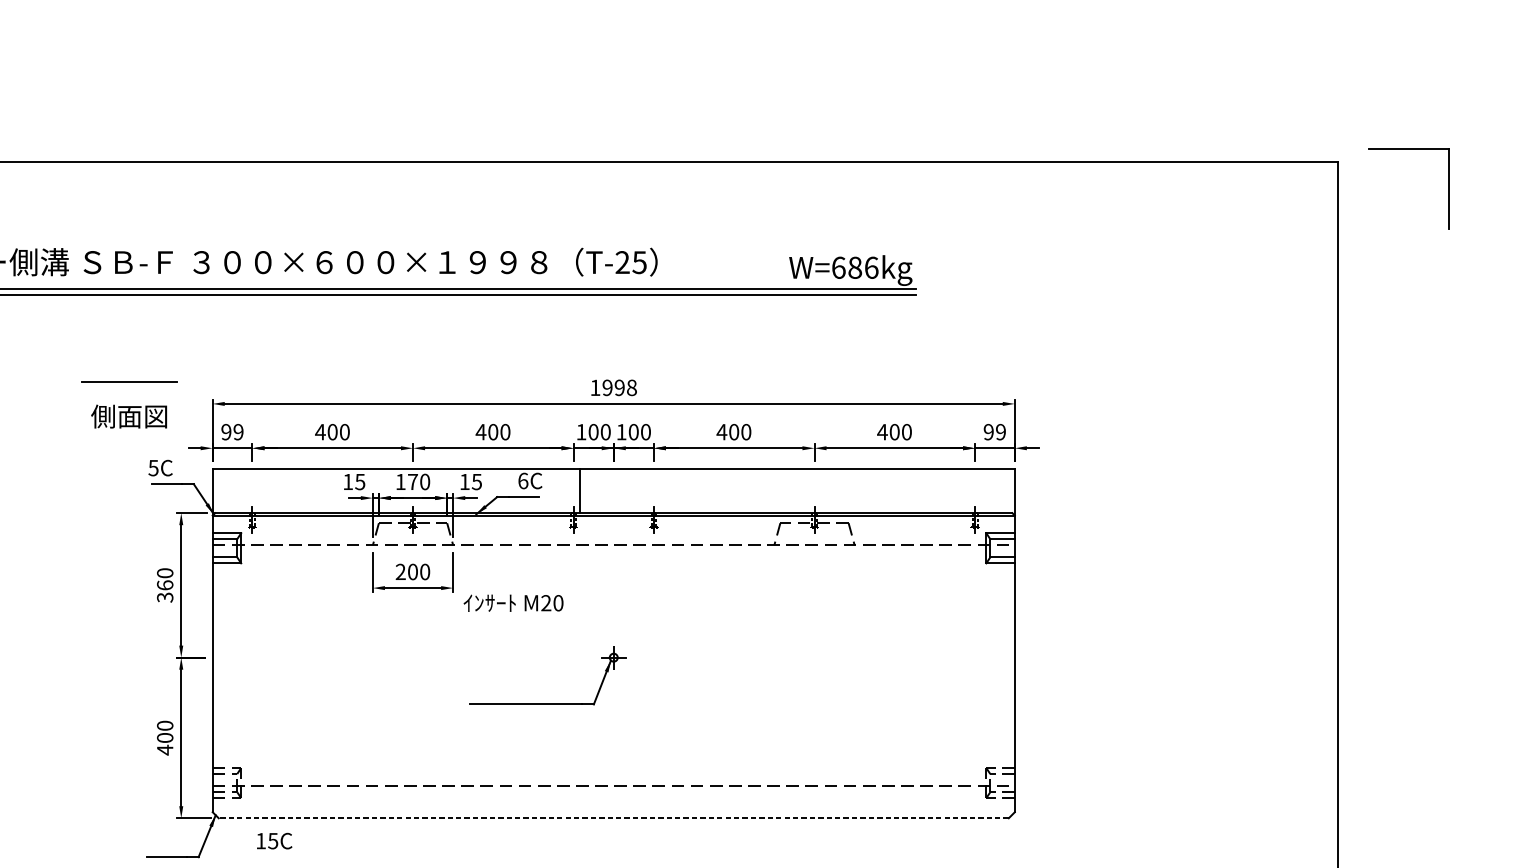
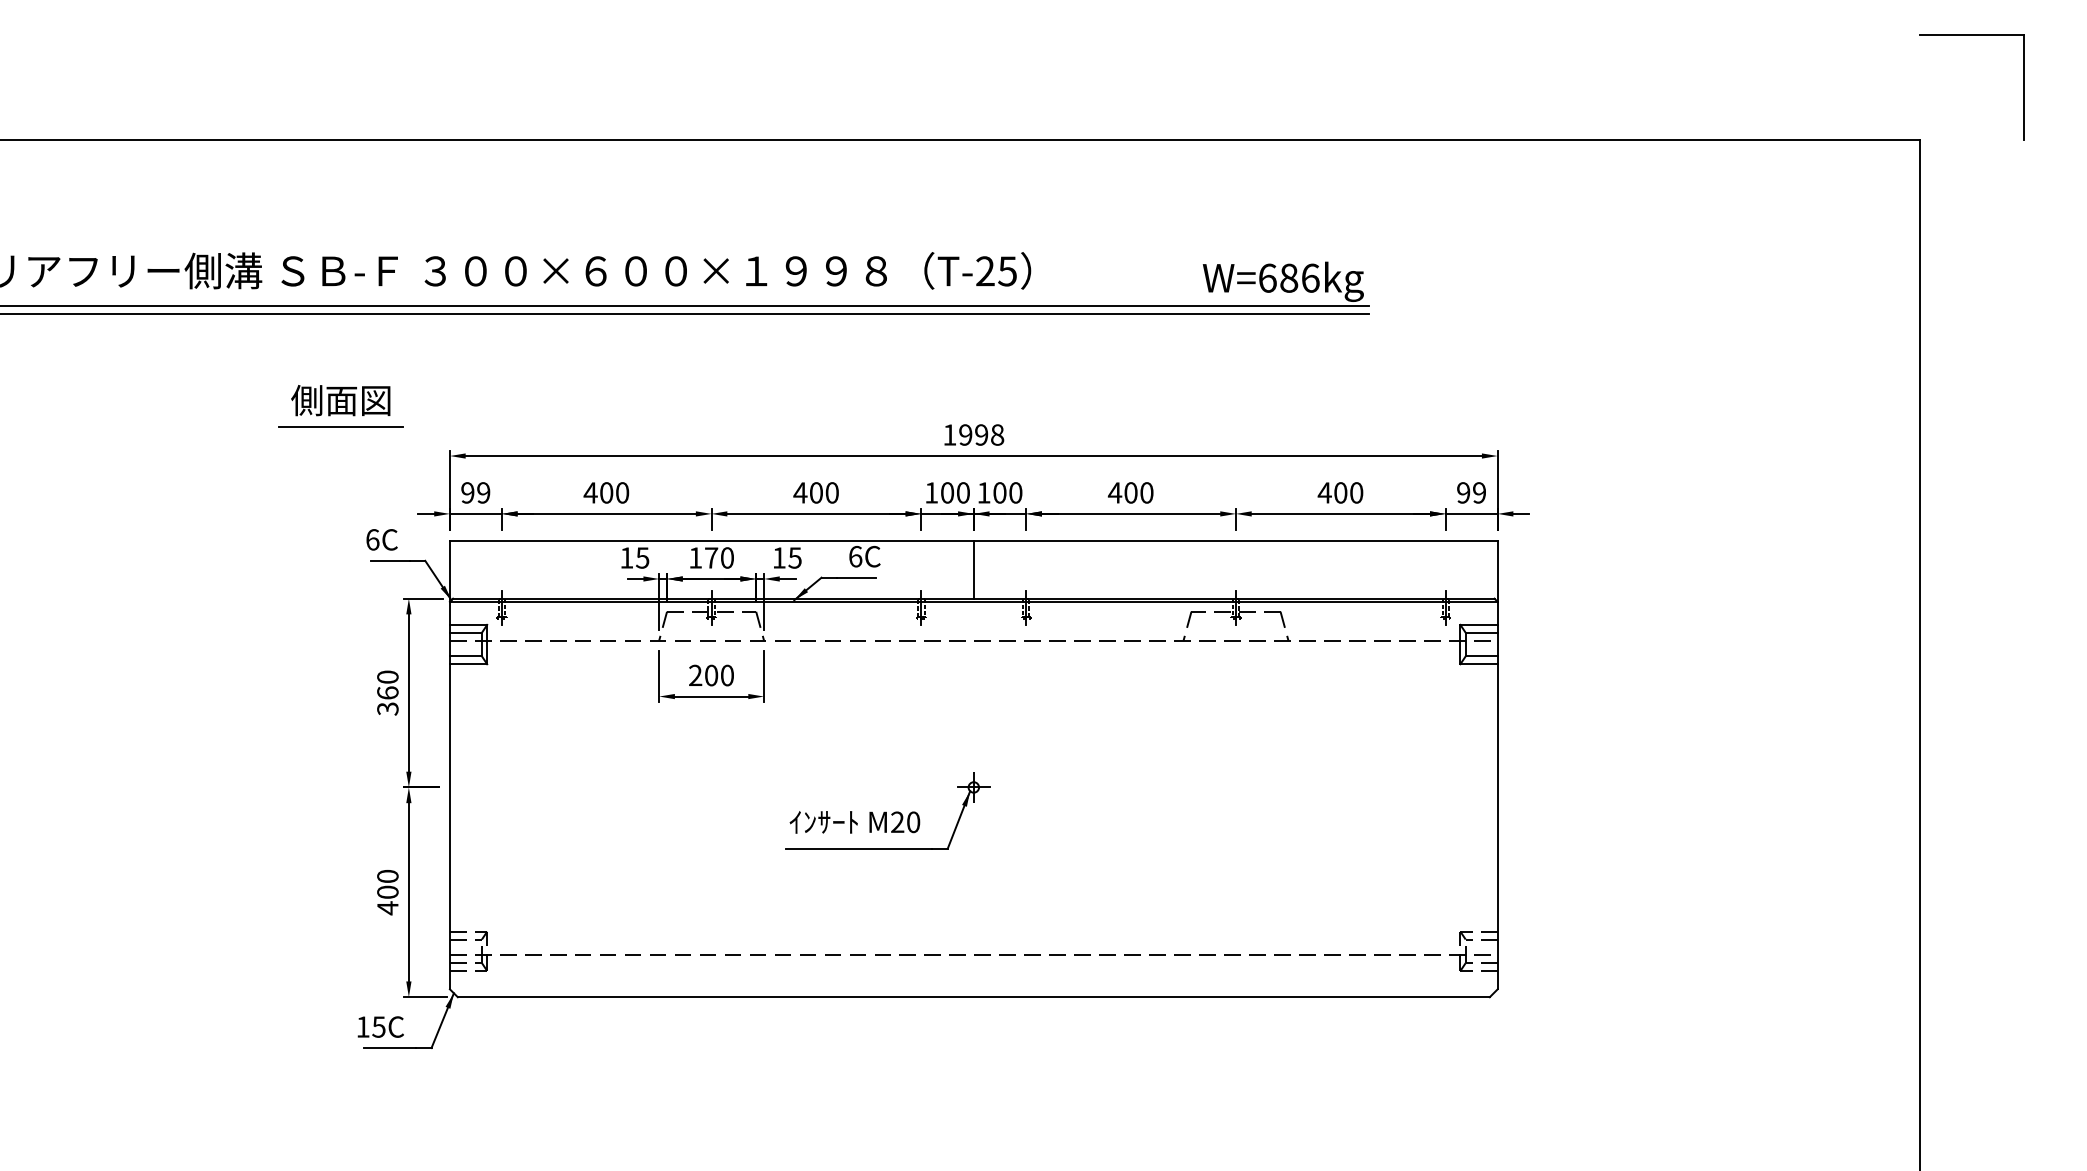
part: (1408, 149) -> (1971, 35), moved
text: (128, 416) -> (340, 400), moved
text: (153, 467) -> (372, 539), 5C -> 6C
line: (579, 490) -> (973, 569), moved
text: (513, 603) -> (854, 822), moved
line: (613, 818) -> (973, 997), dashed -> solid
text: (274, 840) -> (380, 1026), moved

